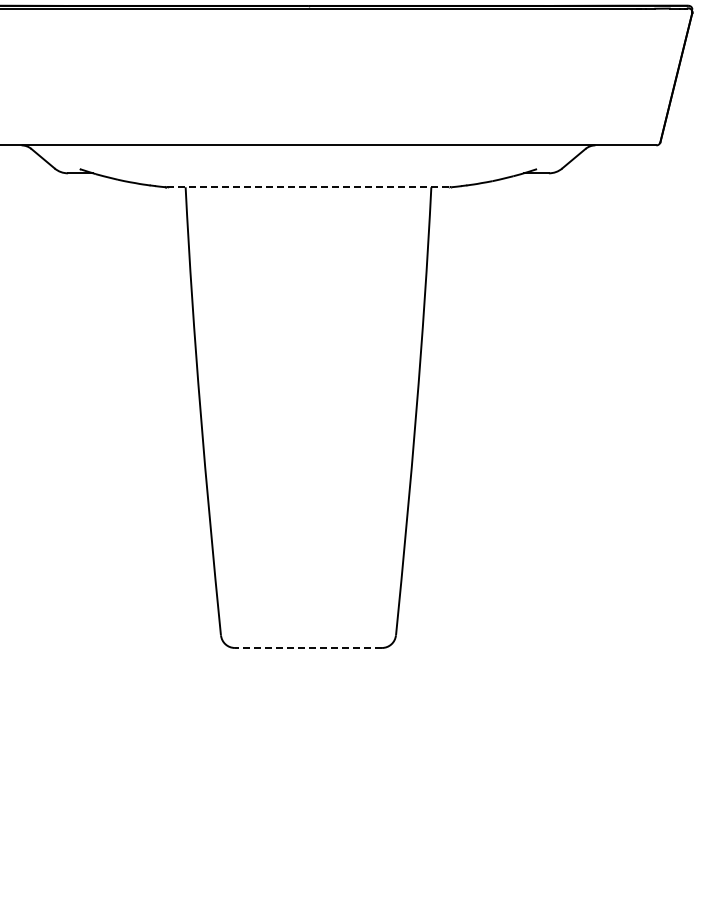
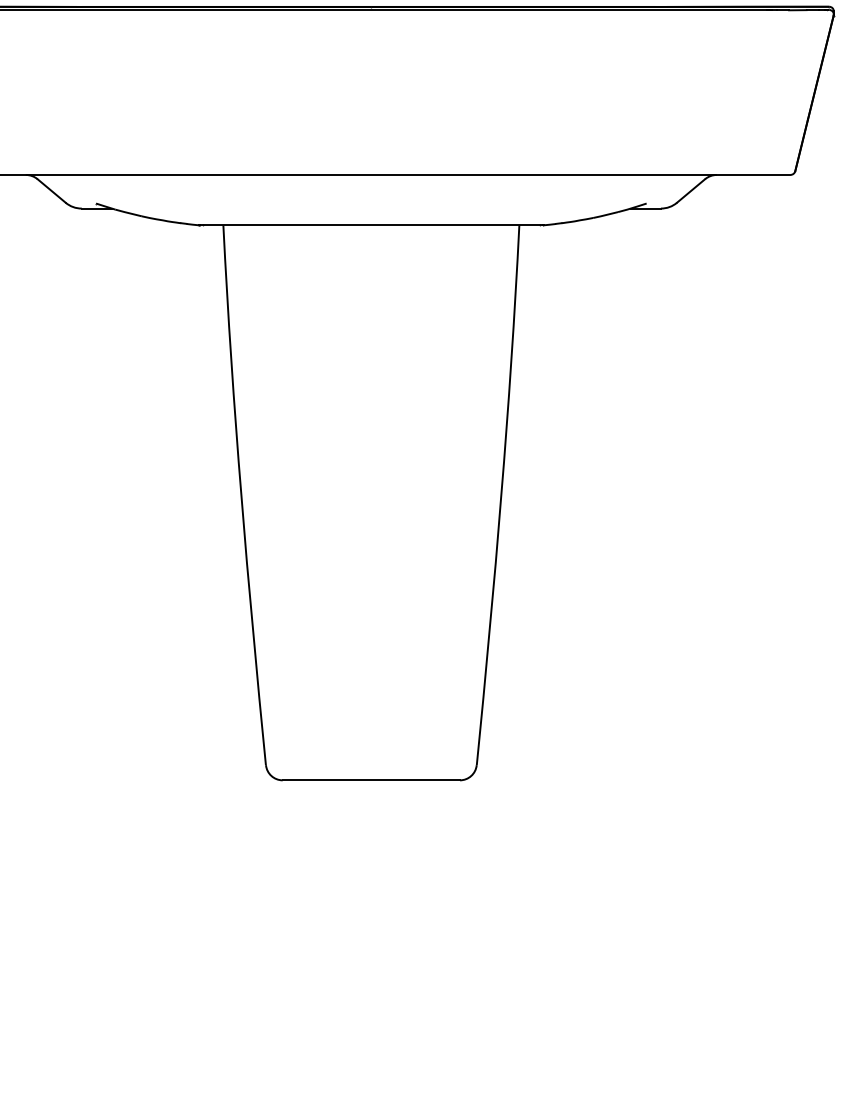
line: (308, 187) -> (371, 225), dashed -> solid
line: (308, 647) -> (371, 779), dashed -> solid

